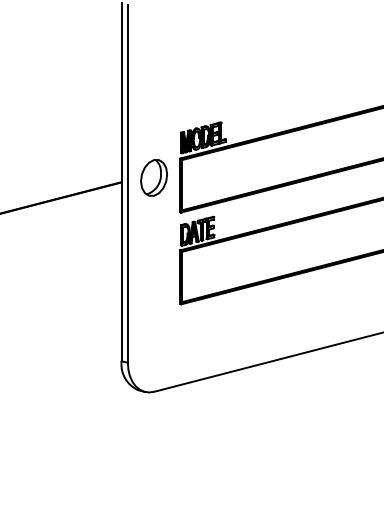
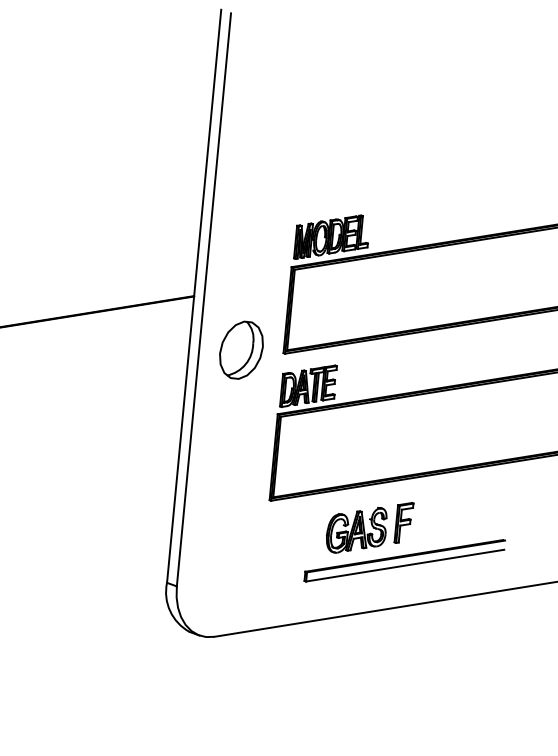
part: (153, 177) -> (240, 349), moved
part: (267, 324) -> (406, 546), added

